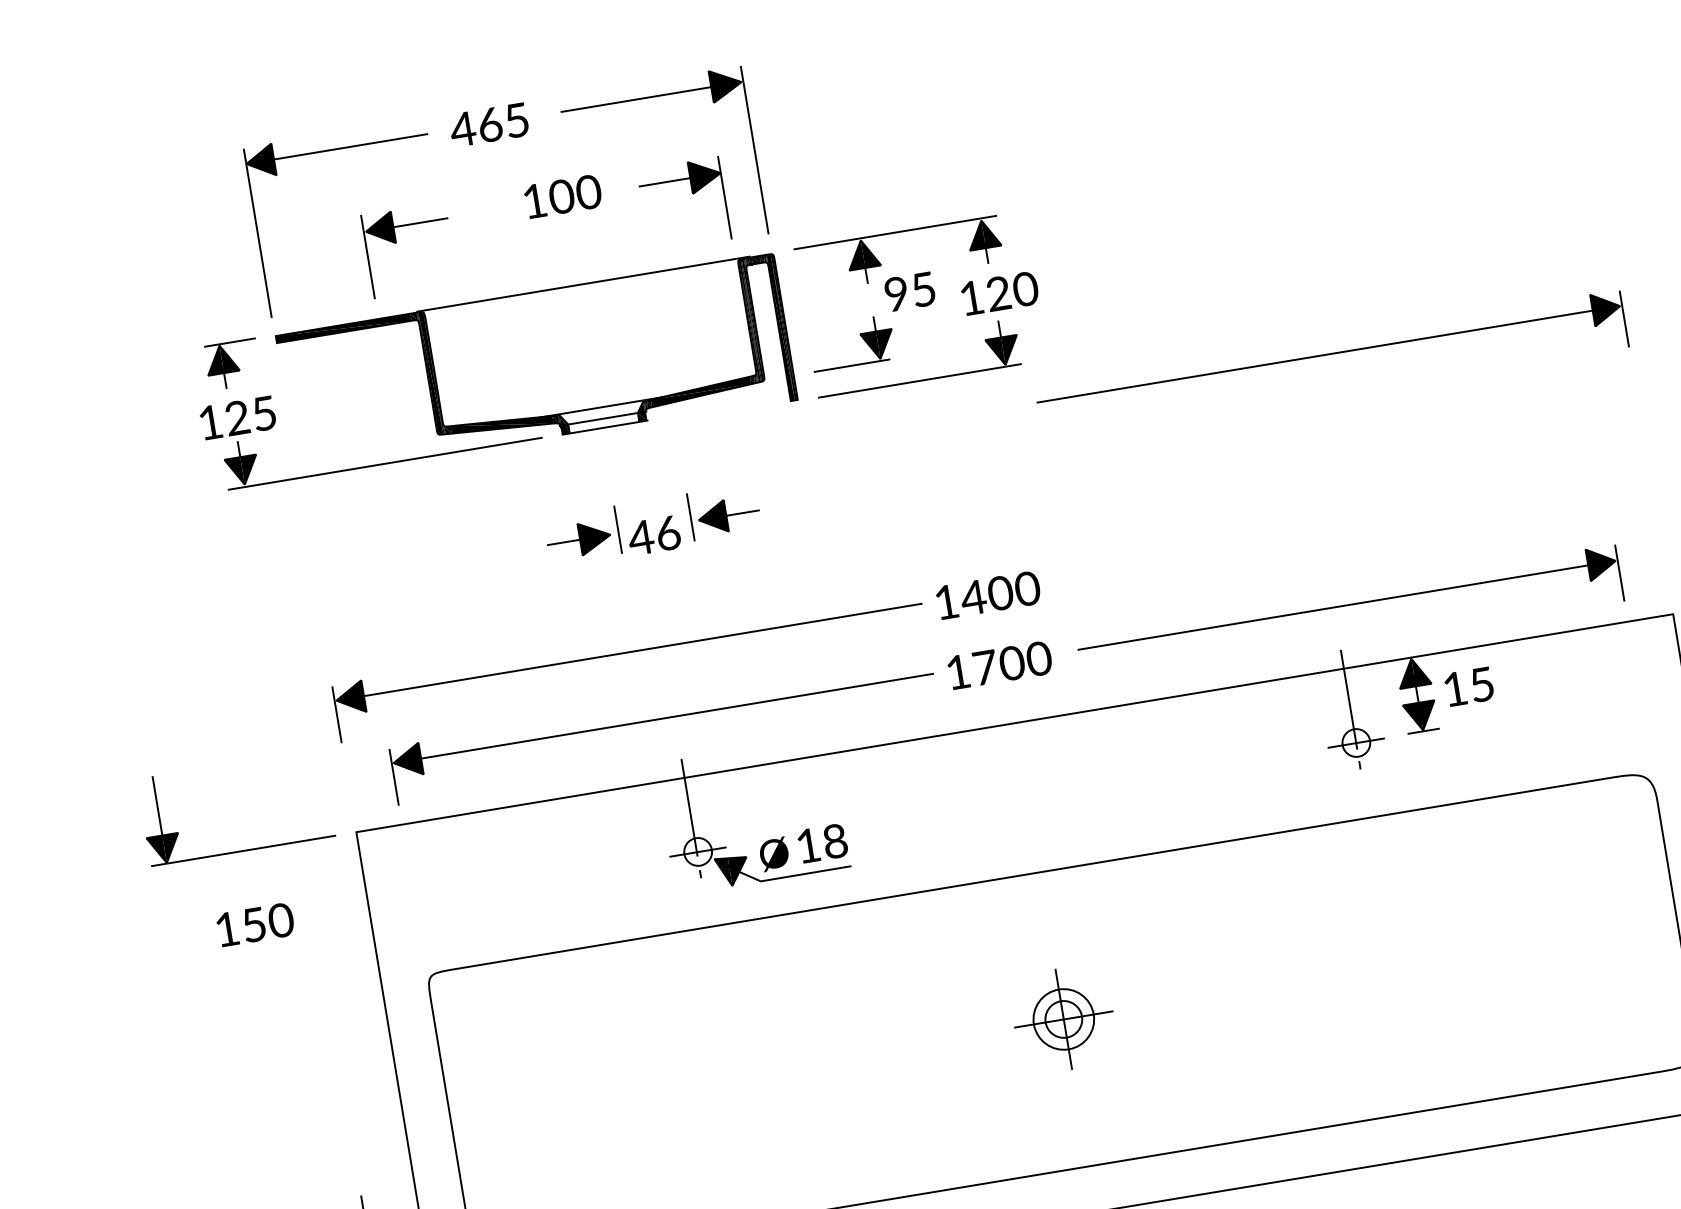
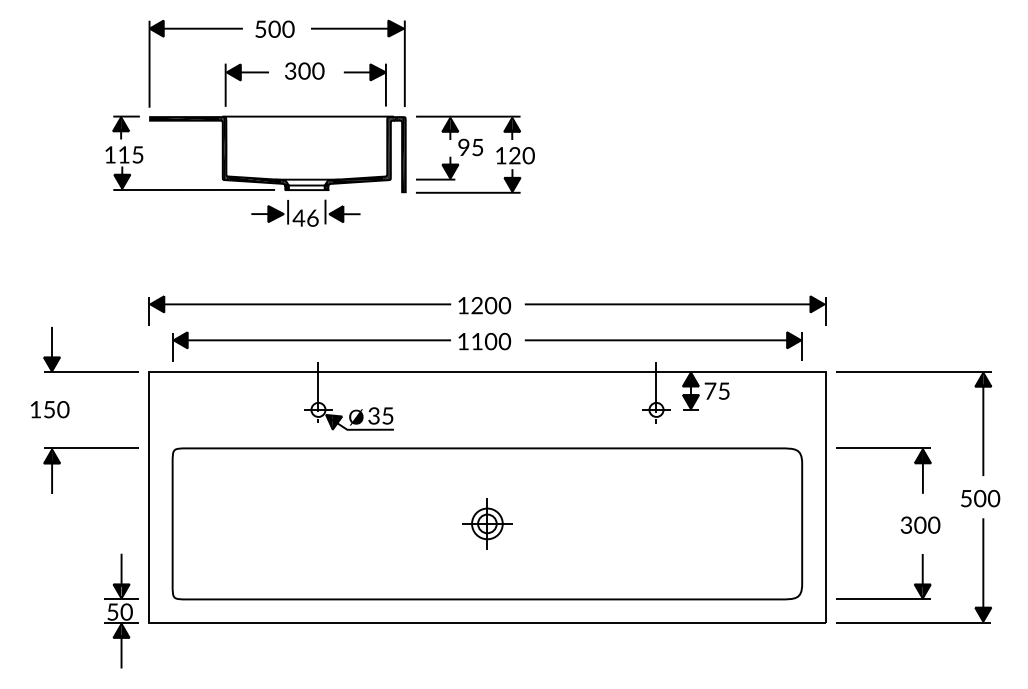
text: (489, 123) -> (274, 28), 465 -> 500
text: (534, 200) -> (290, 70), 100 -> 300
part: (397, 242) -> (241, 80), moved
part: (1331, 366) -> (675, 310), moved
text: (236, 417) -> (123, 154), 125 -> 115
part: (652, 524) -> (305, 212), moved
text: (972, 597) -> (476, 305), 1400 -> 1200
text: (985, 667) -> (477, 341), 1700 -> 1100
text: (1455, 687) -> (710, 390), 15 -> 75
text: (820, 842) -> (380, 415), 18 -> 35
text: (256, 924) -> (50, 409), moved
part: (266, 1000) -> (90, 448), added

